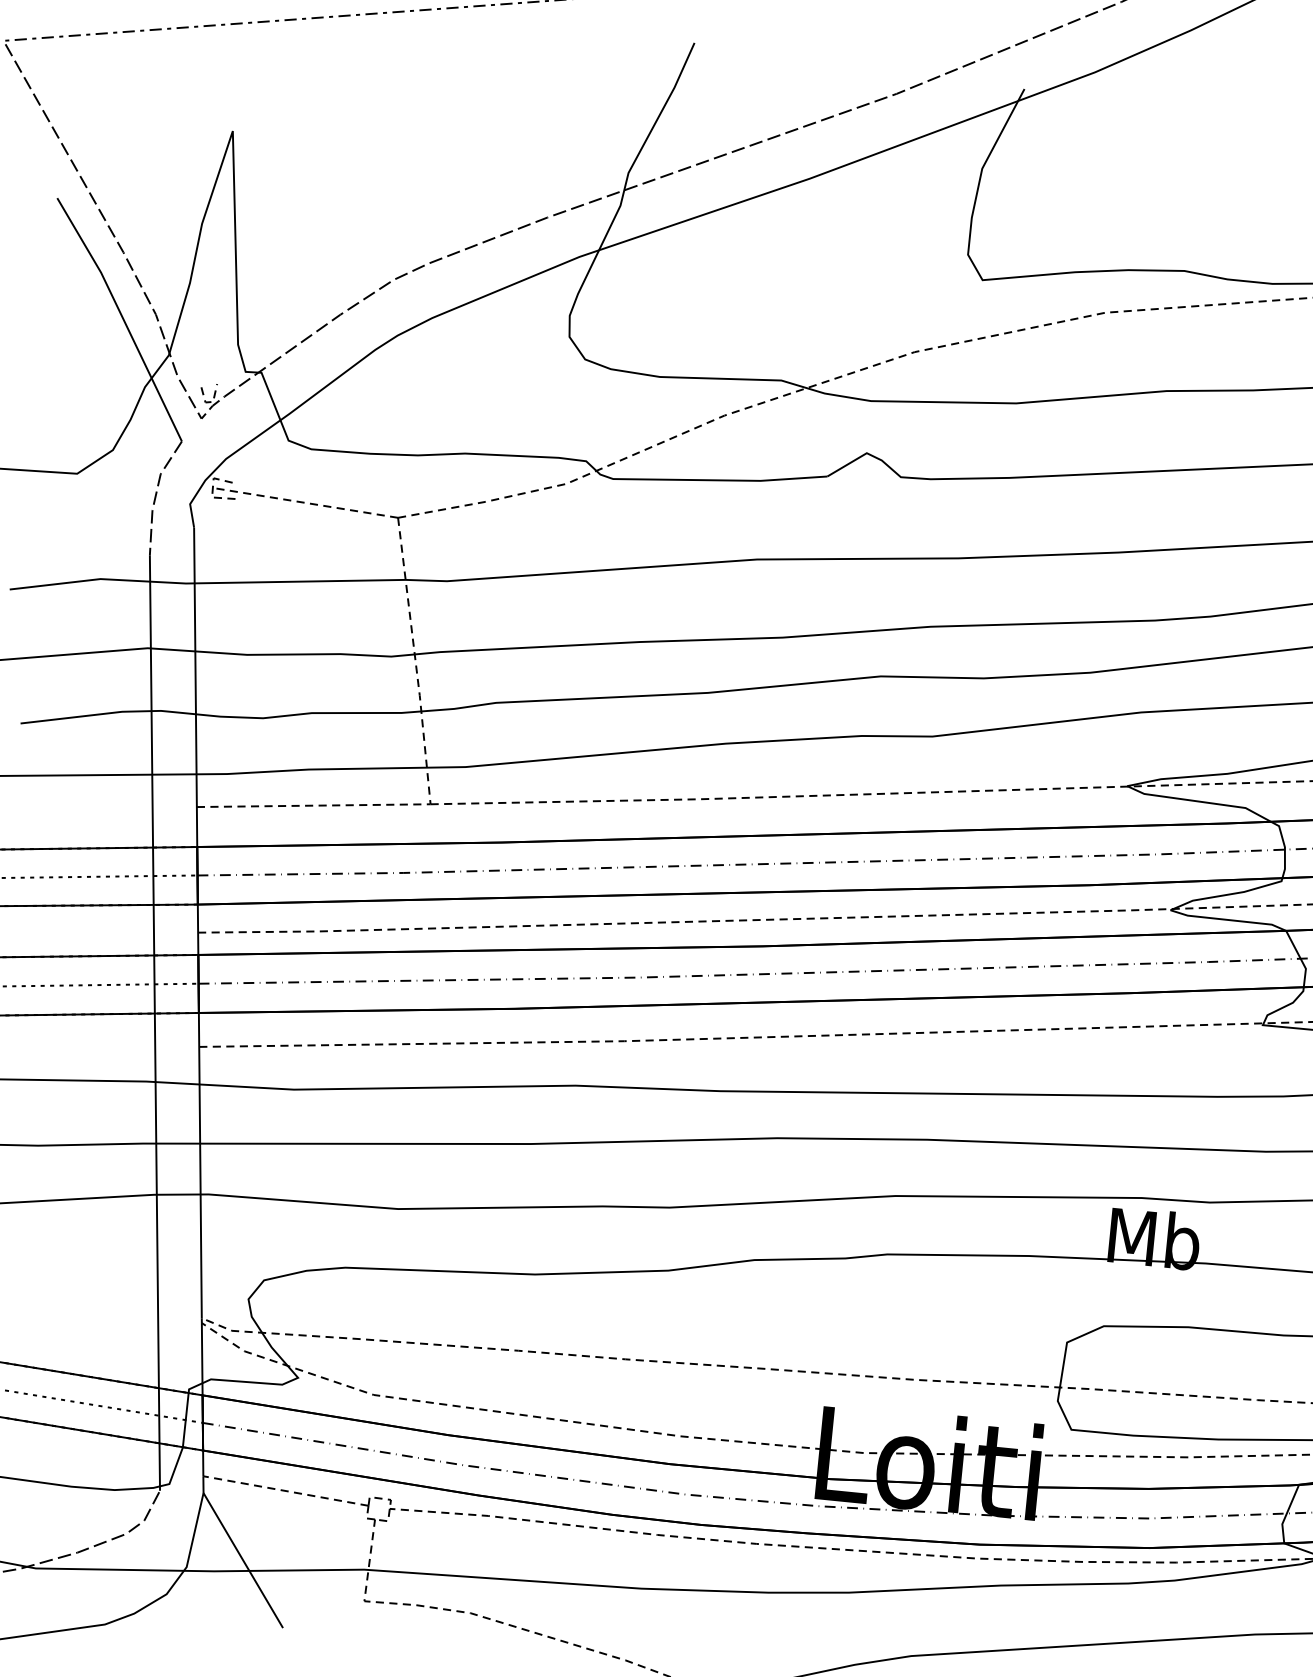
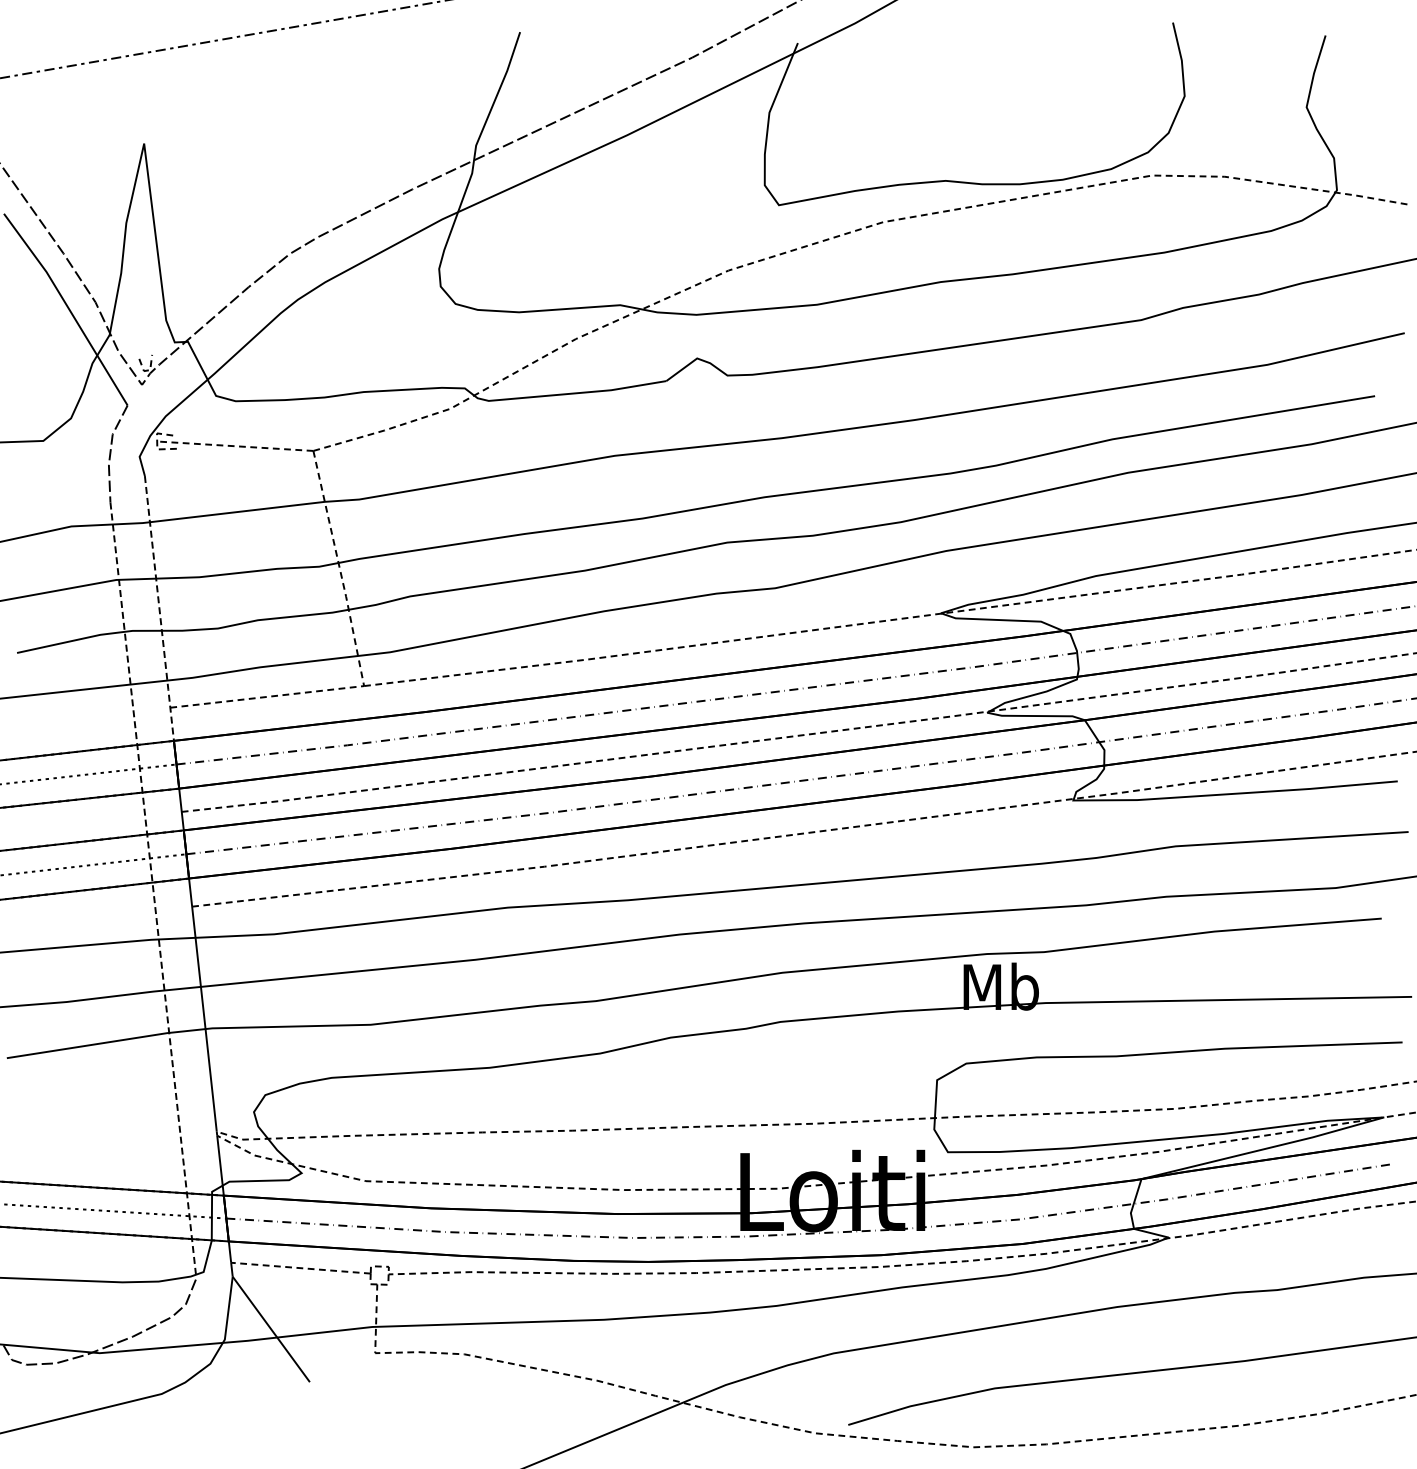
line: (195, 688) -> (159, 609), solid -> dashed
line: (155, 1023) -> (153, 890), solid -> dashed

